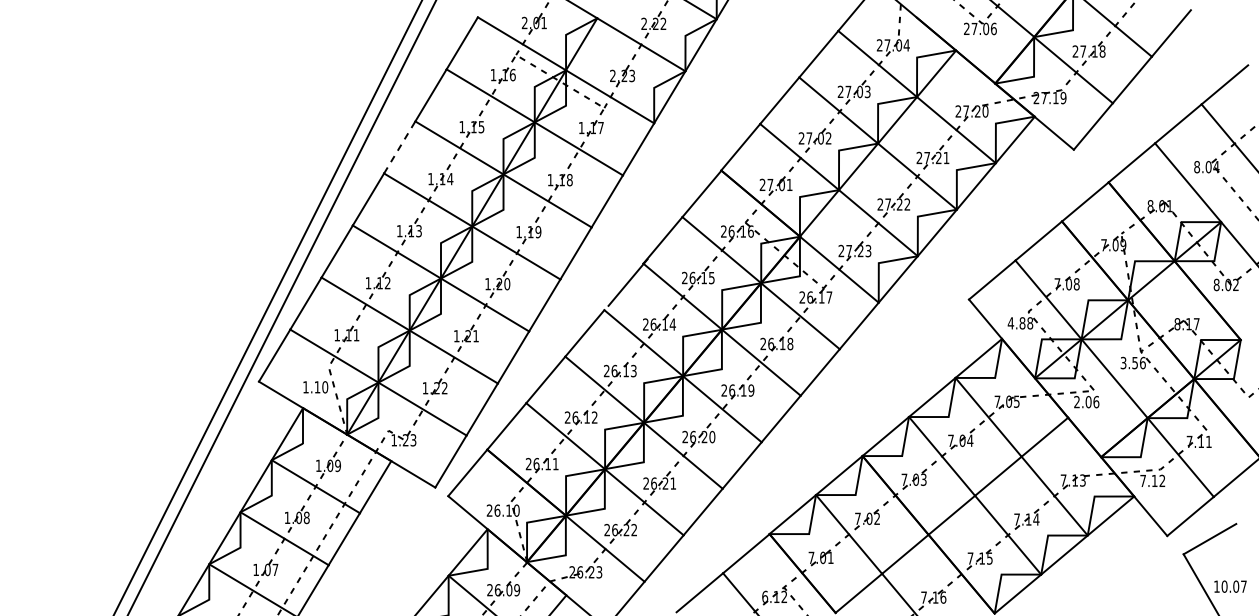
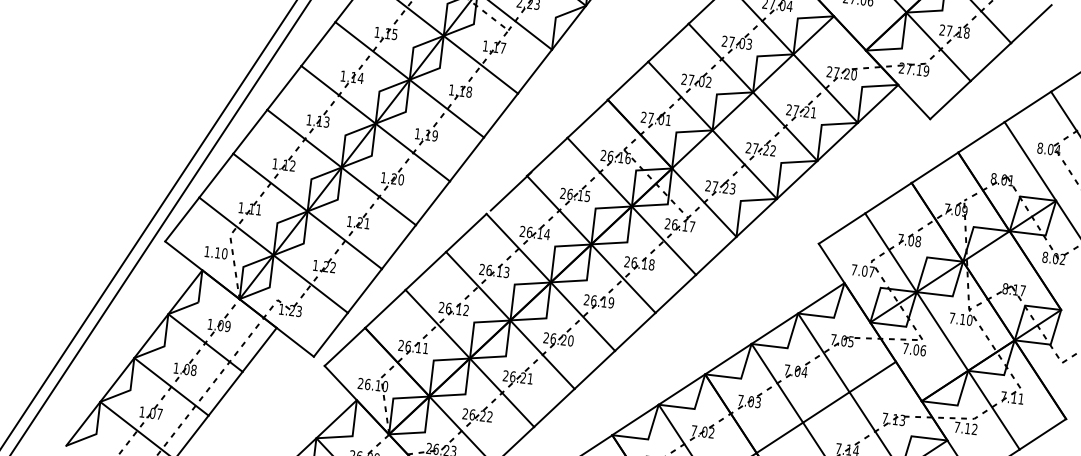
line: (400, 147) -> (319, 44), dashed -> solid
text: (1020, 323) -> (862, 271), 4.88 -> 7.07
text: (1132, 362) -> (960, 318), 3.56 -> 7.10
text: (1076, 401) -> (905, 348), 2.06 -> 7.06

